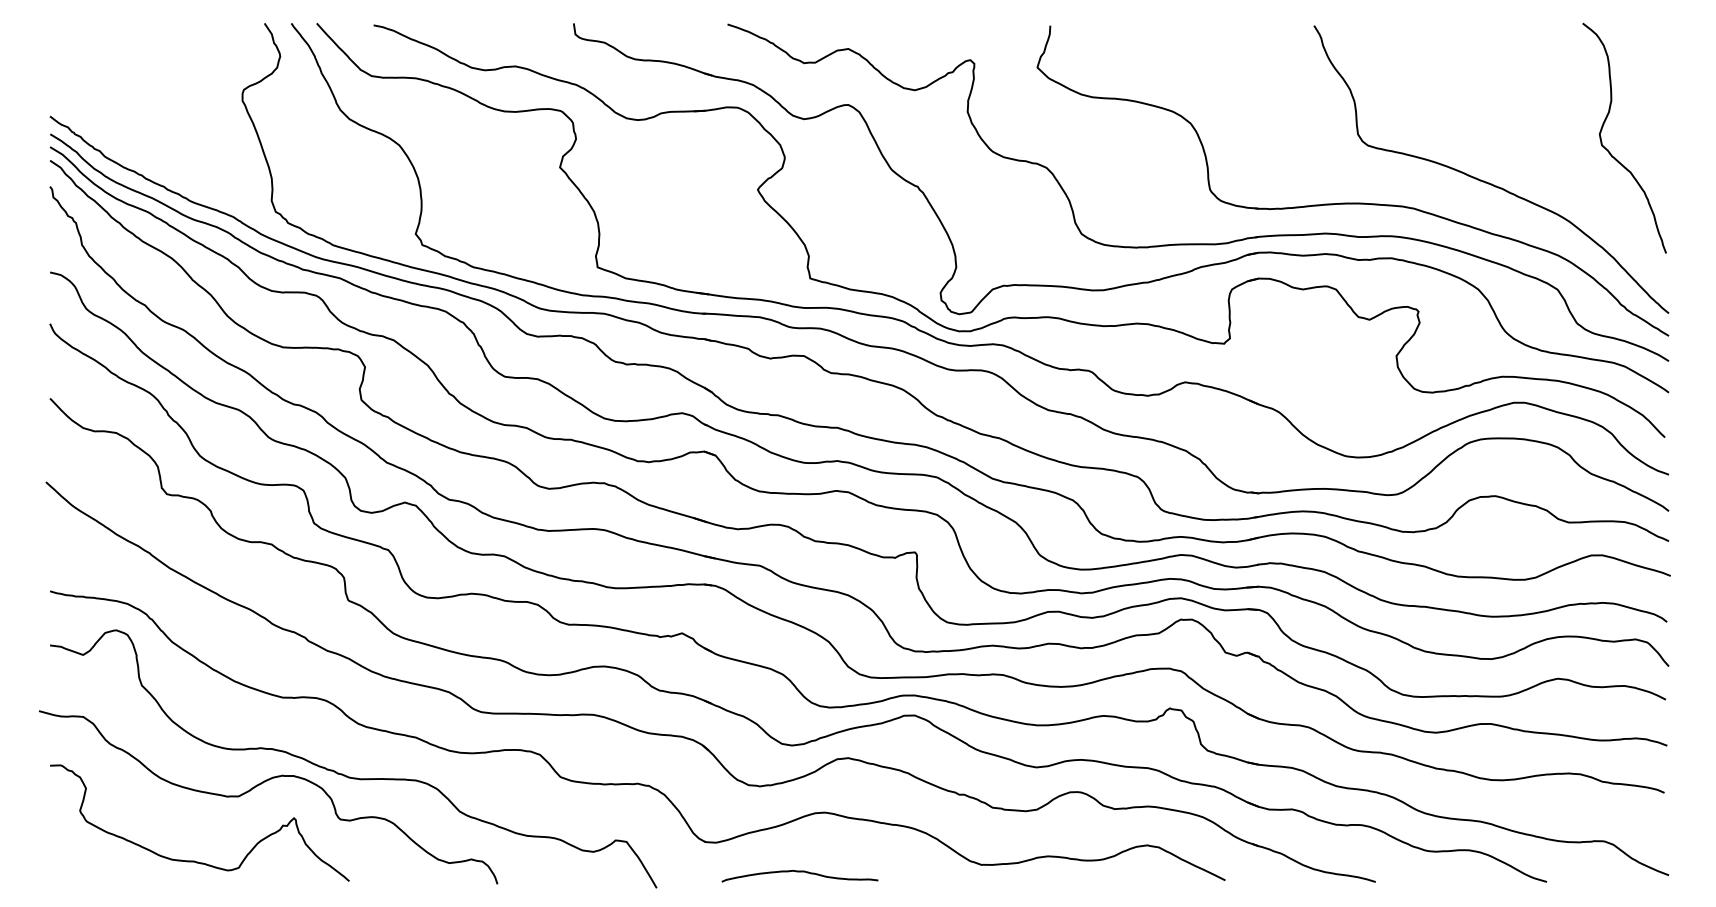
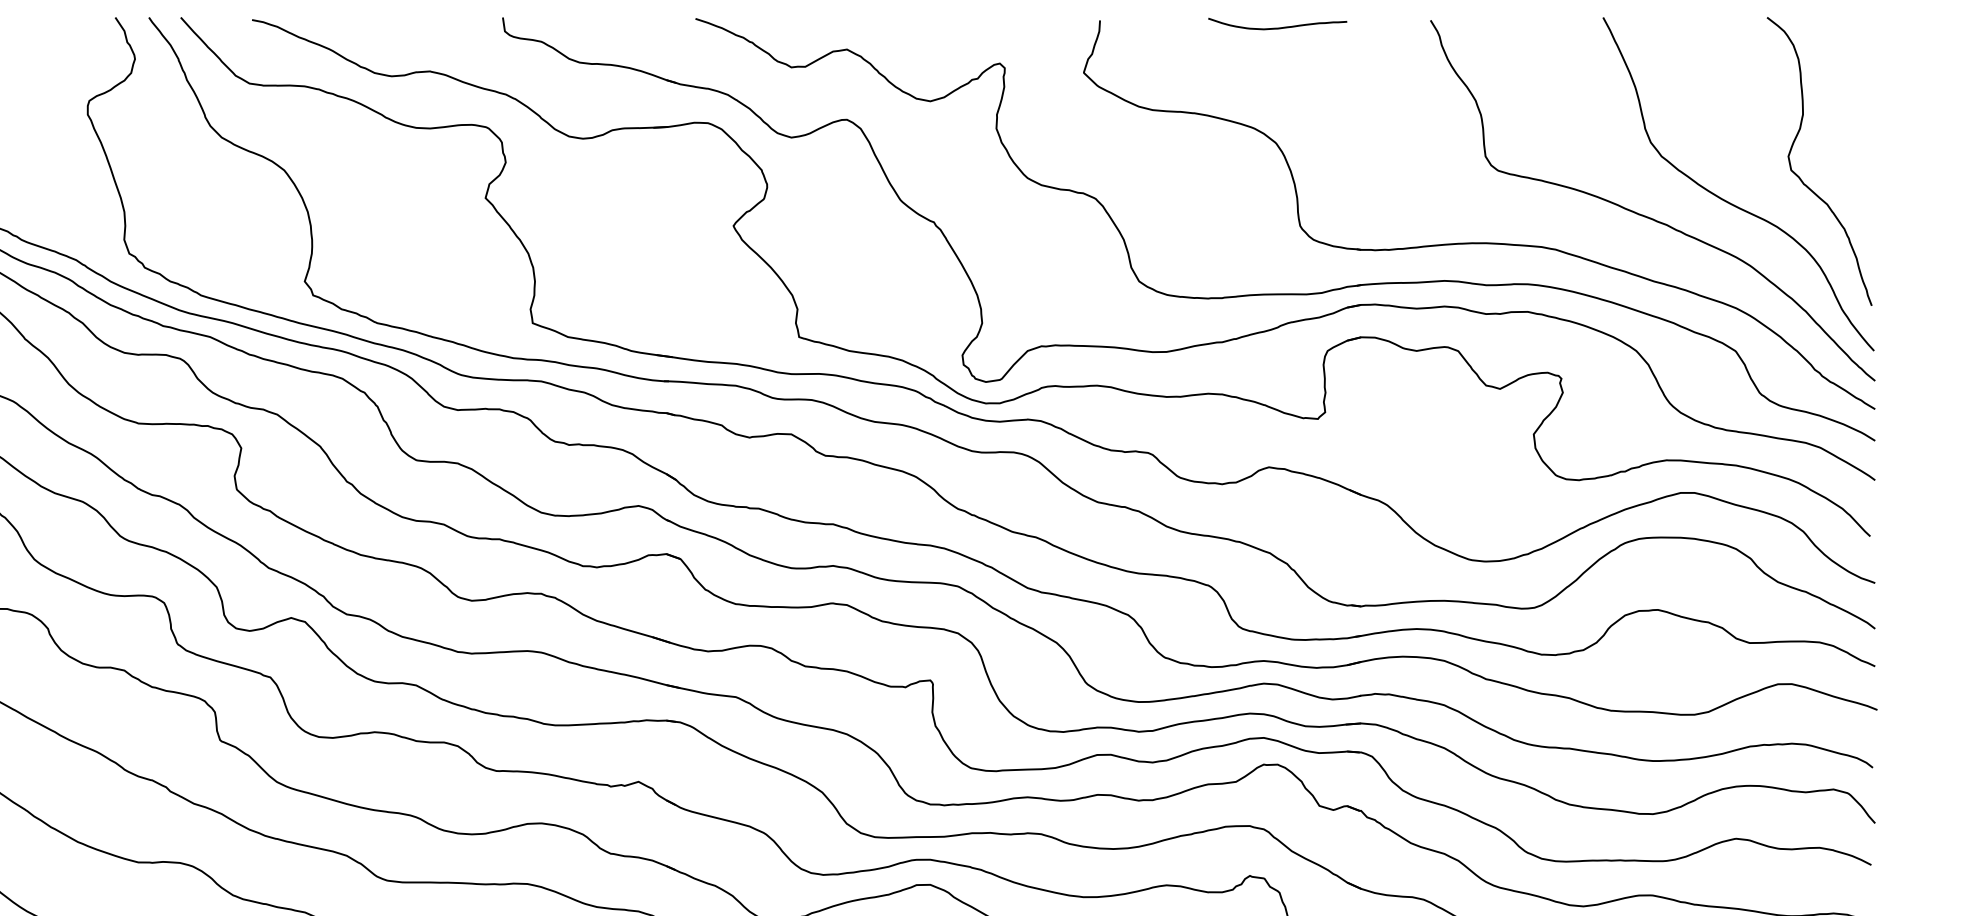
curve: (1191, 31) -> (1276, 27), added
curve: (1551, 169) -> (1728, 200), added

